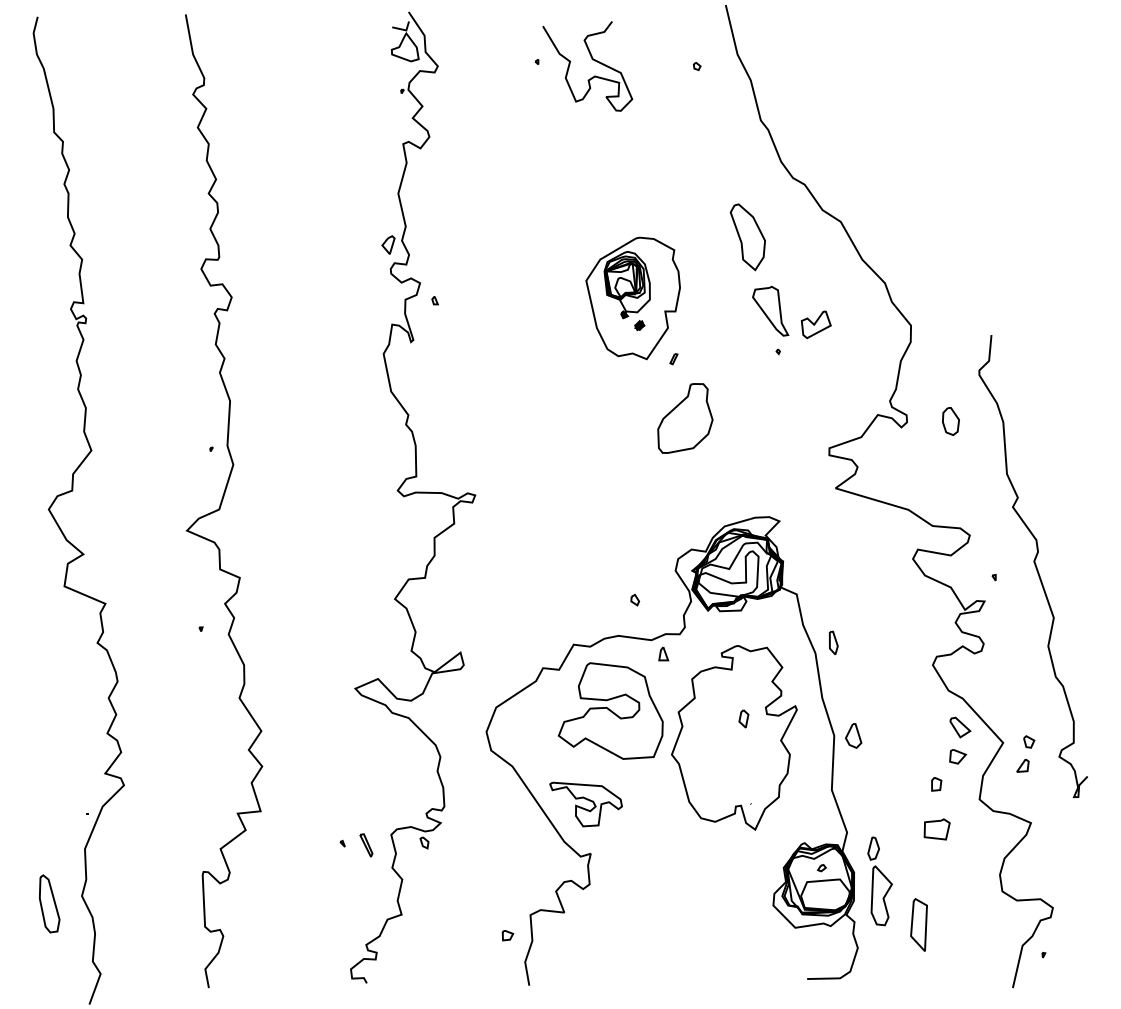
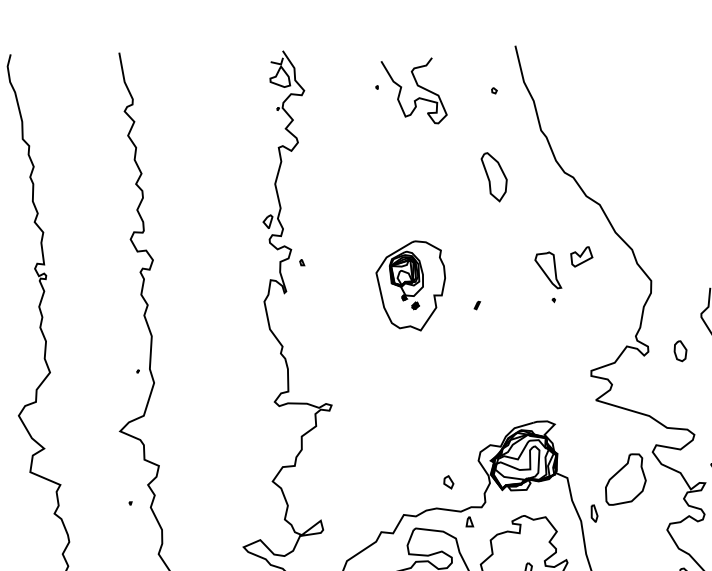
part: (747, 237) -> (493, 177), moved
part: (632, 298) -> (410, 285), moved
part: (815, 324) -> (581, 256), moved
part: (685, 418) -> (625, 479), moved
part: (635, 599) -> (449, 481), size x1.6

